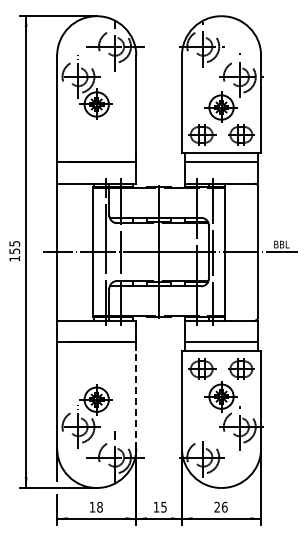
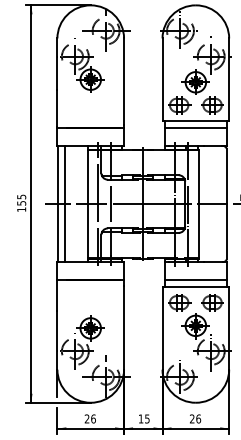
line: (66, 251) -> (65, 203), added
line: (136, 399) -> (124, 328), dashed -> solid
text: (95, 506) -> (89, 418), 18 -> 26

